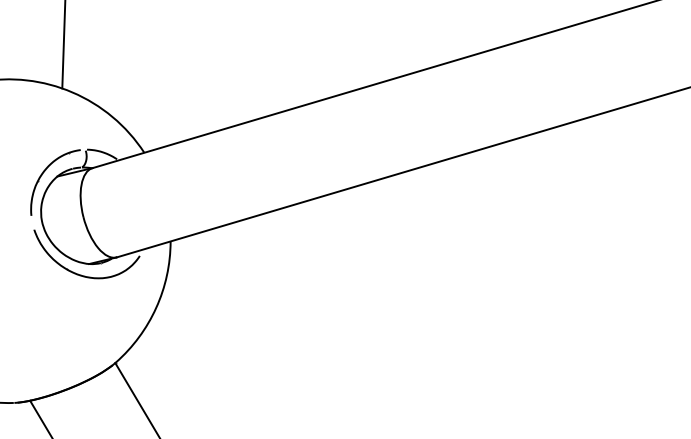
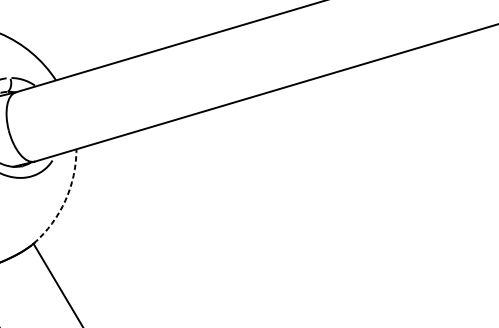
arc: (156, 307) -> (65, 200), solid -> dashed

